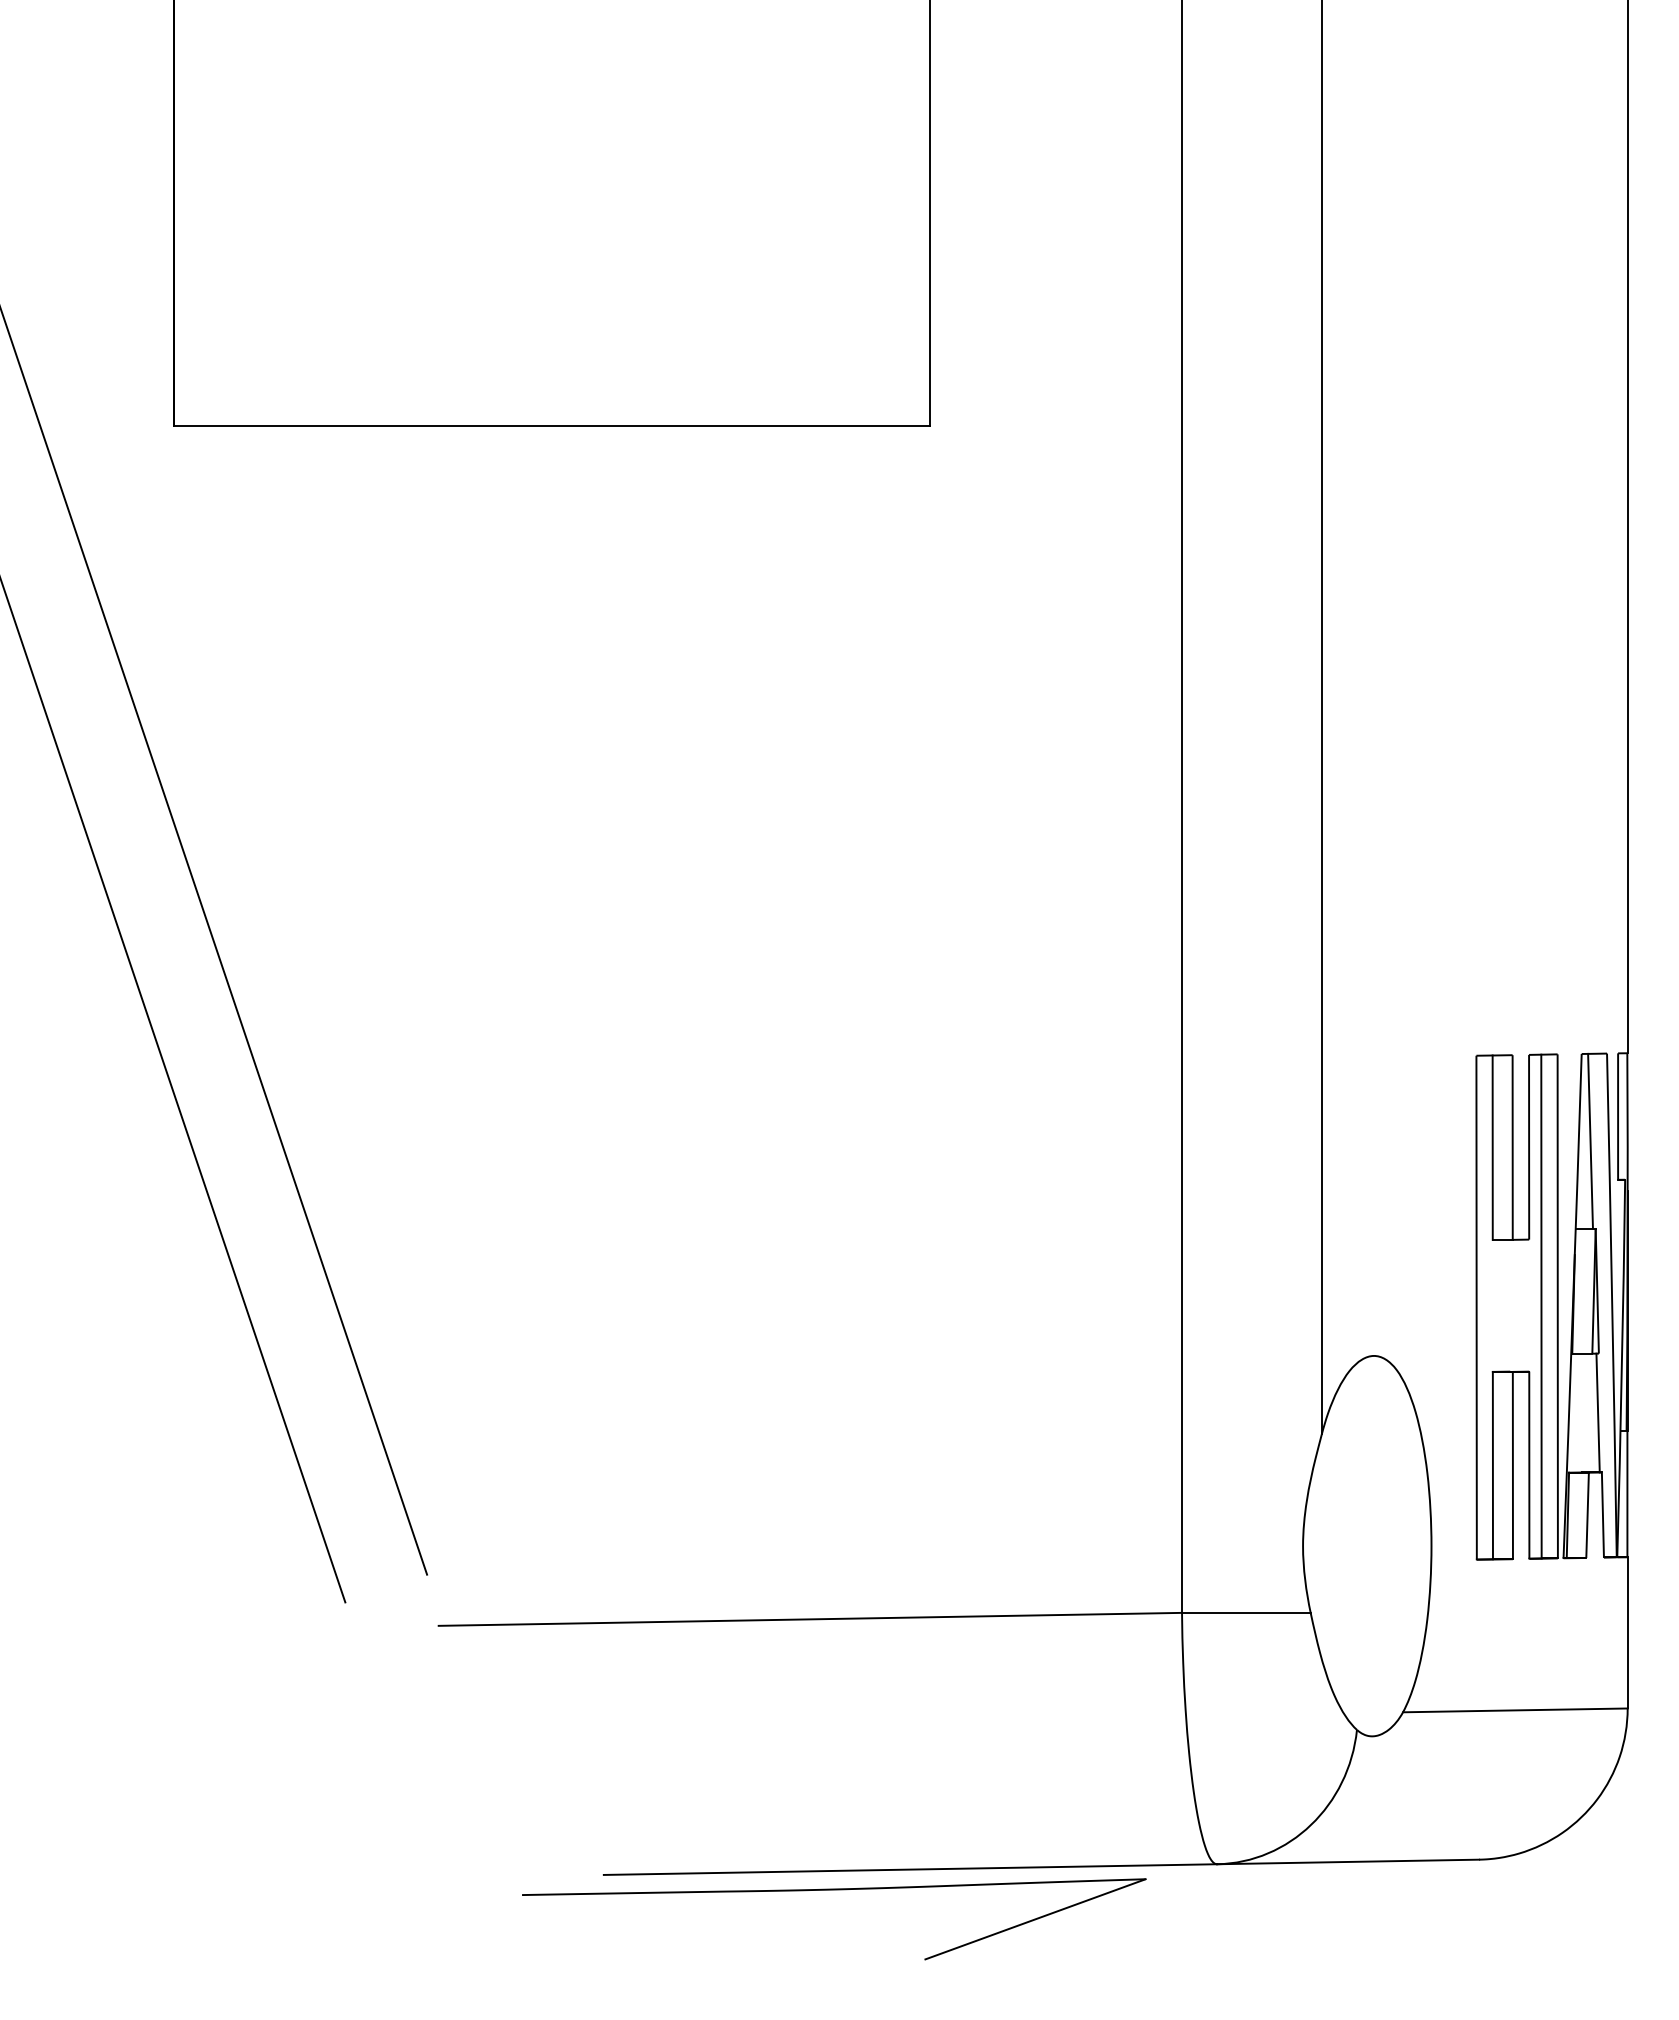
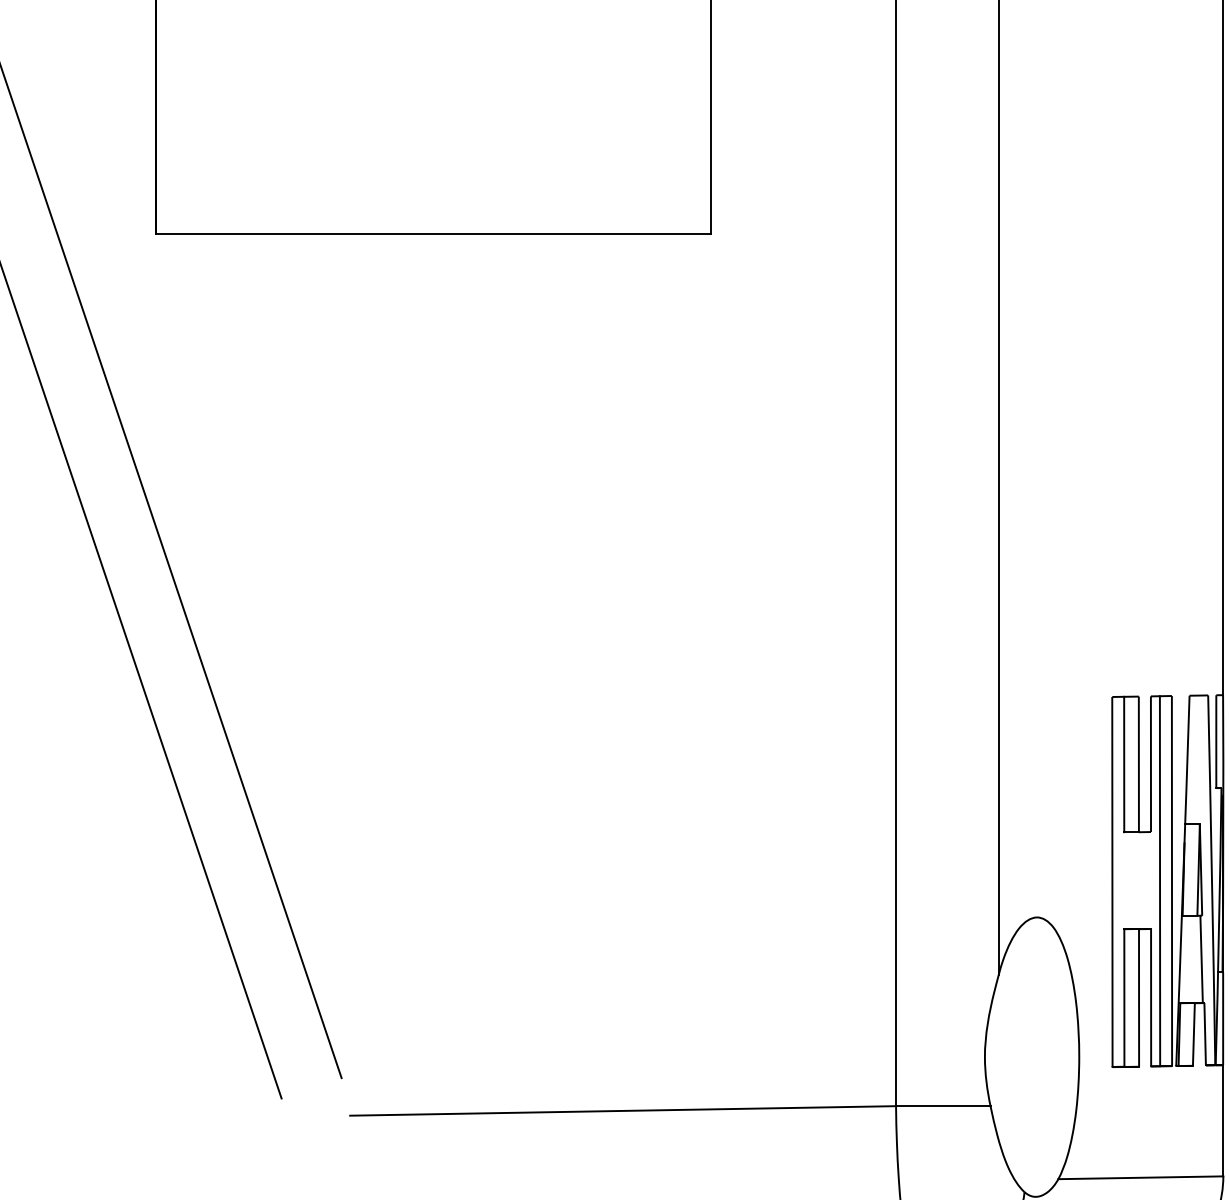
line: (1590, 1140) -> (1196, 759), removed

